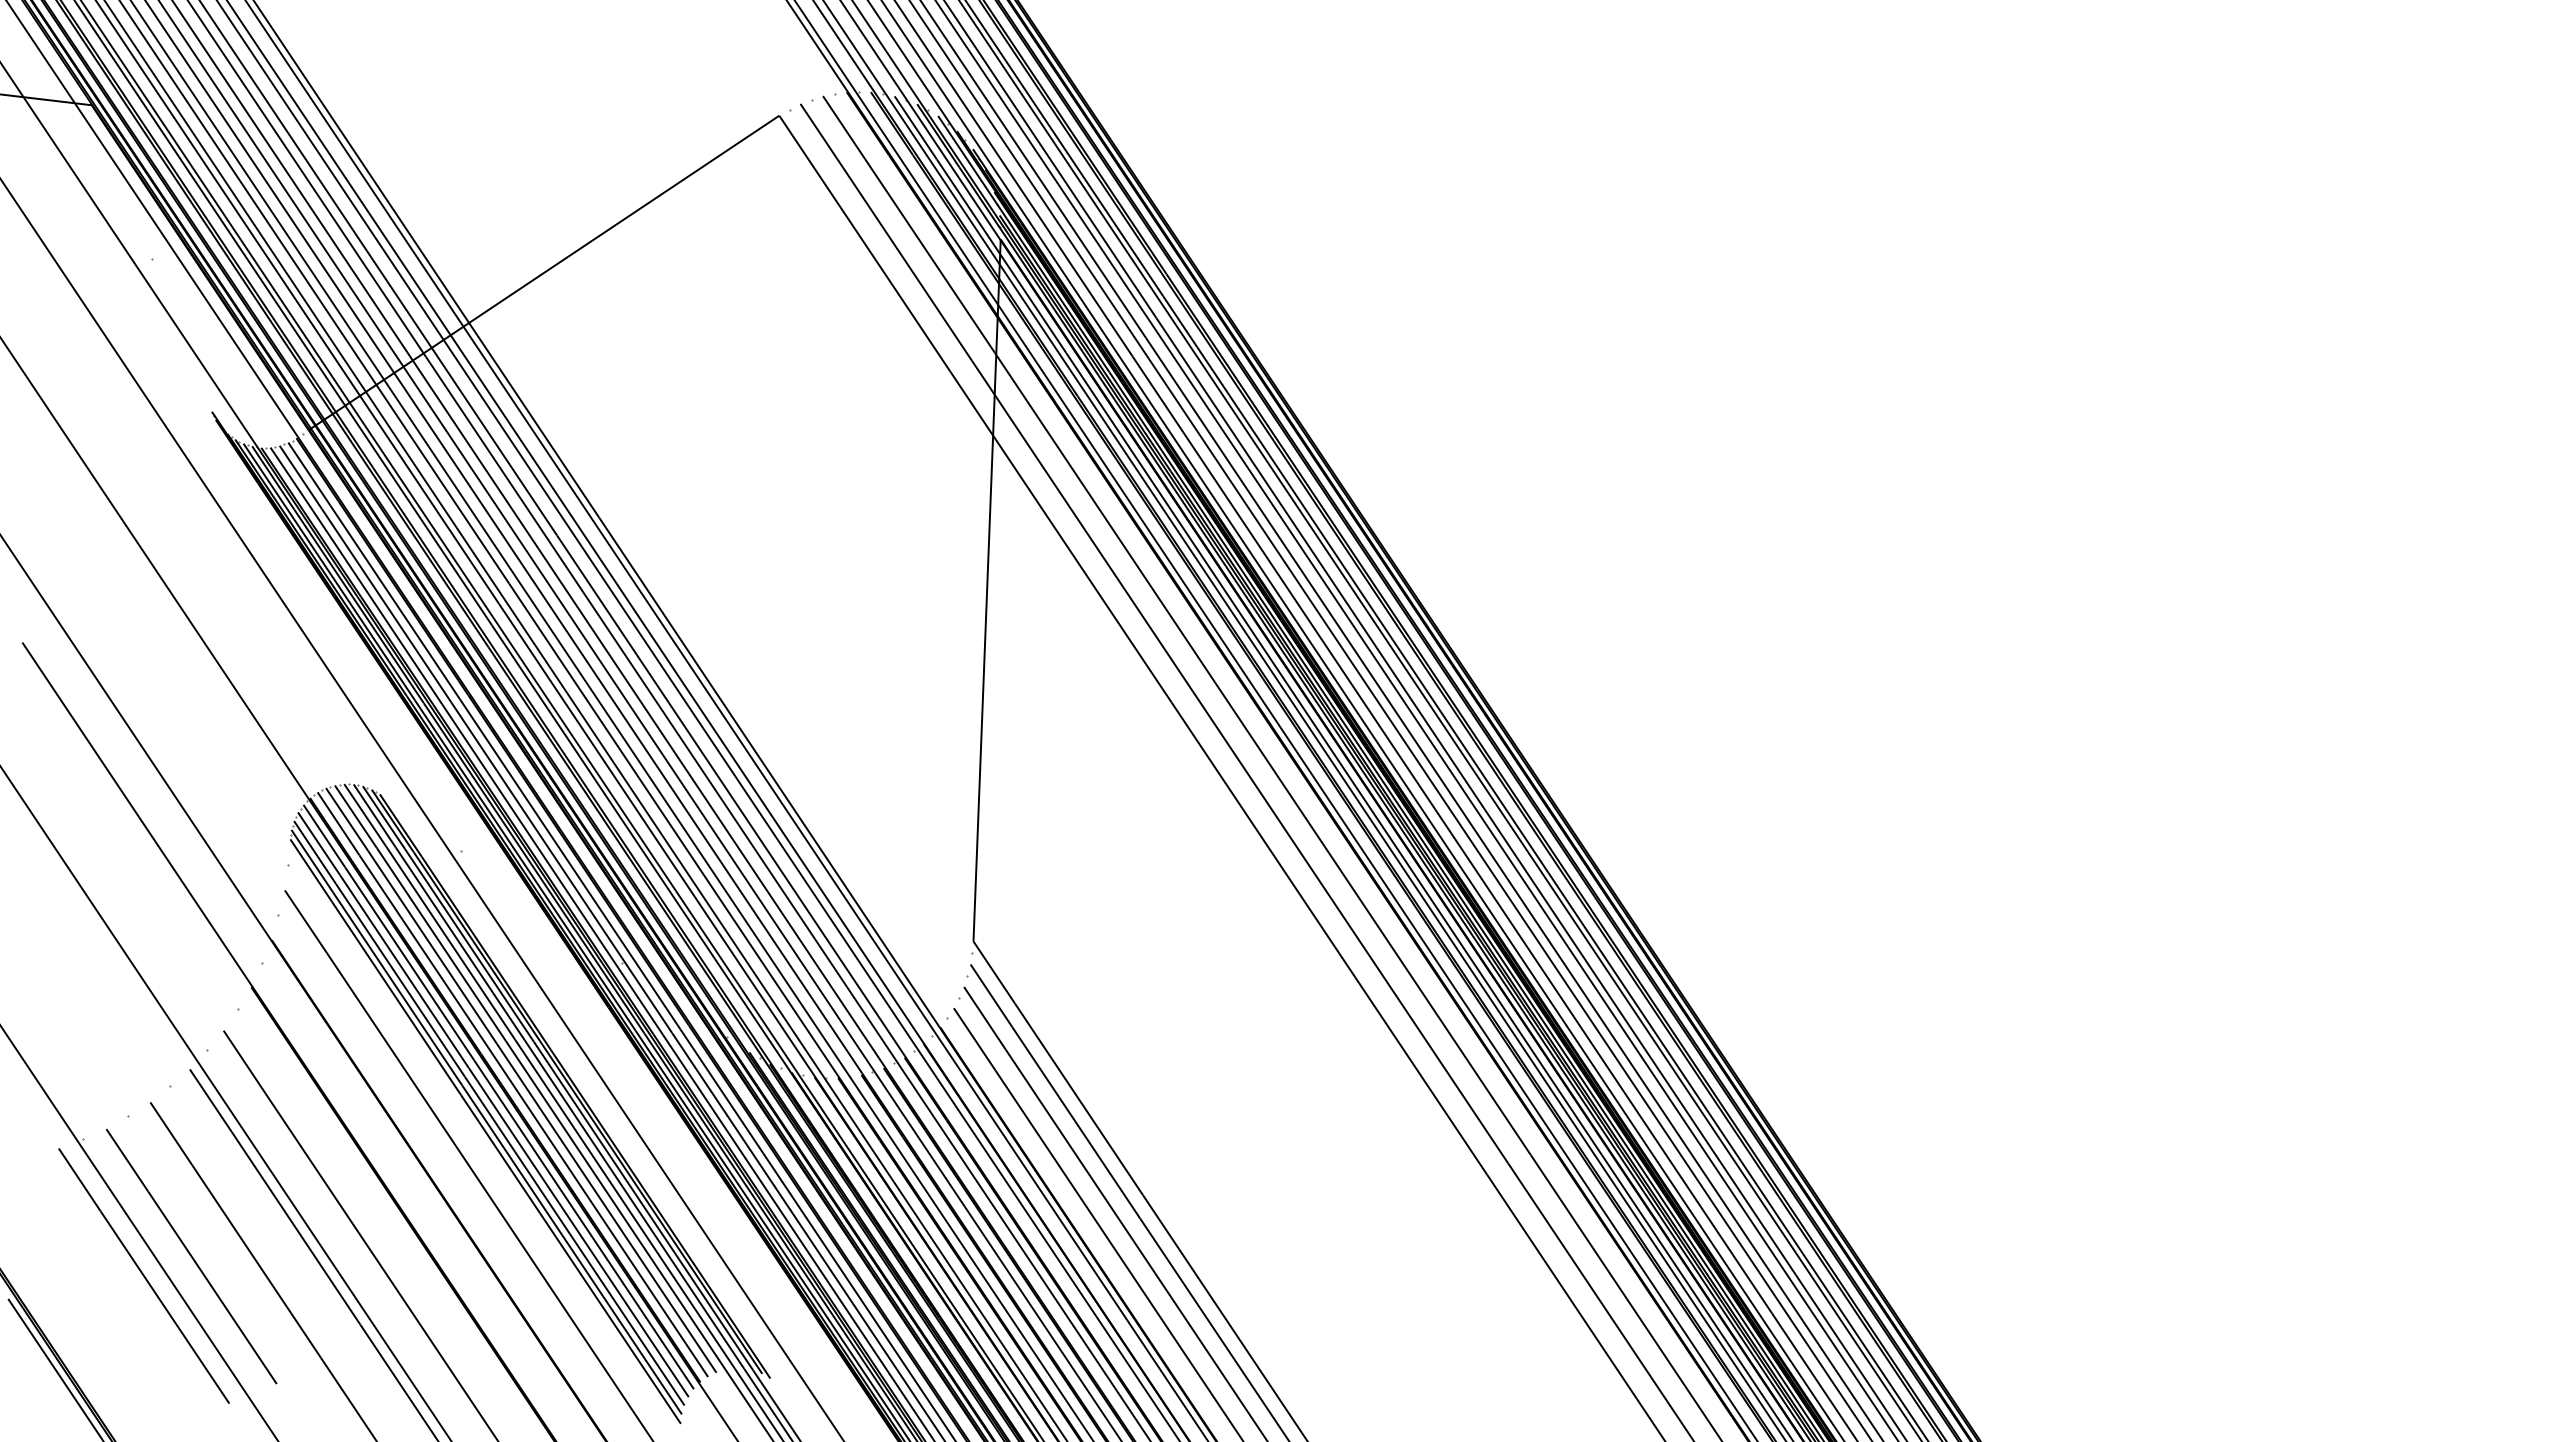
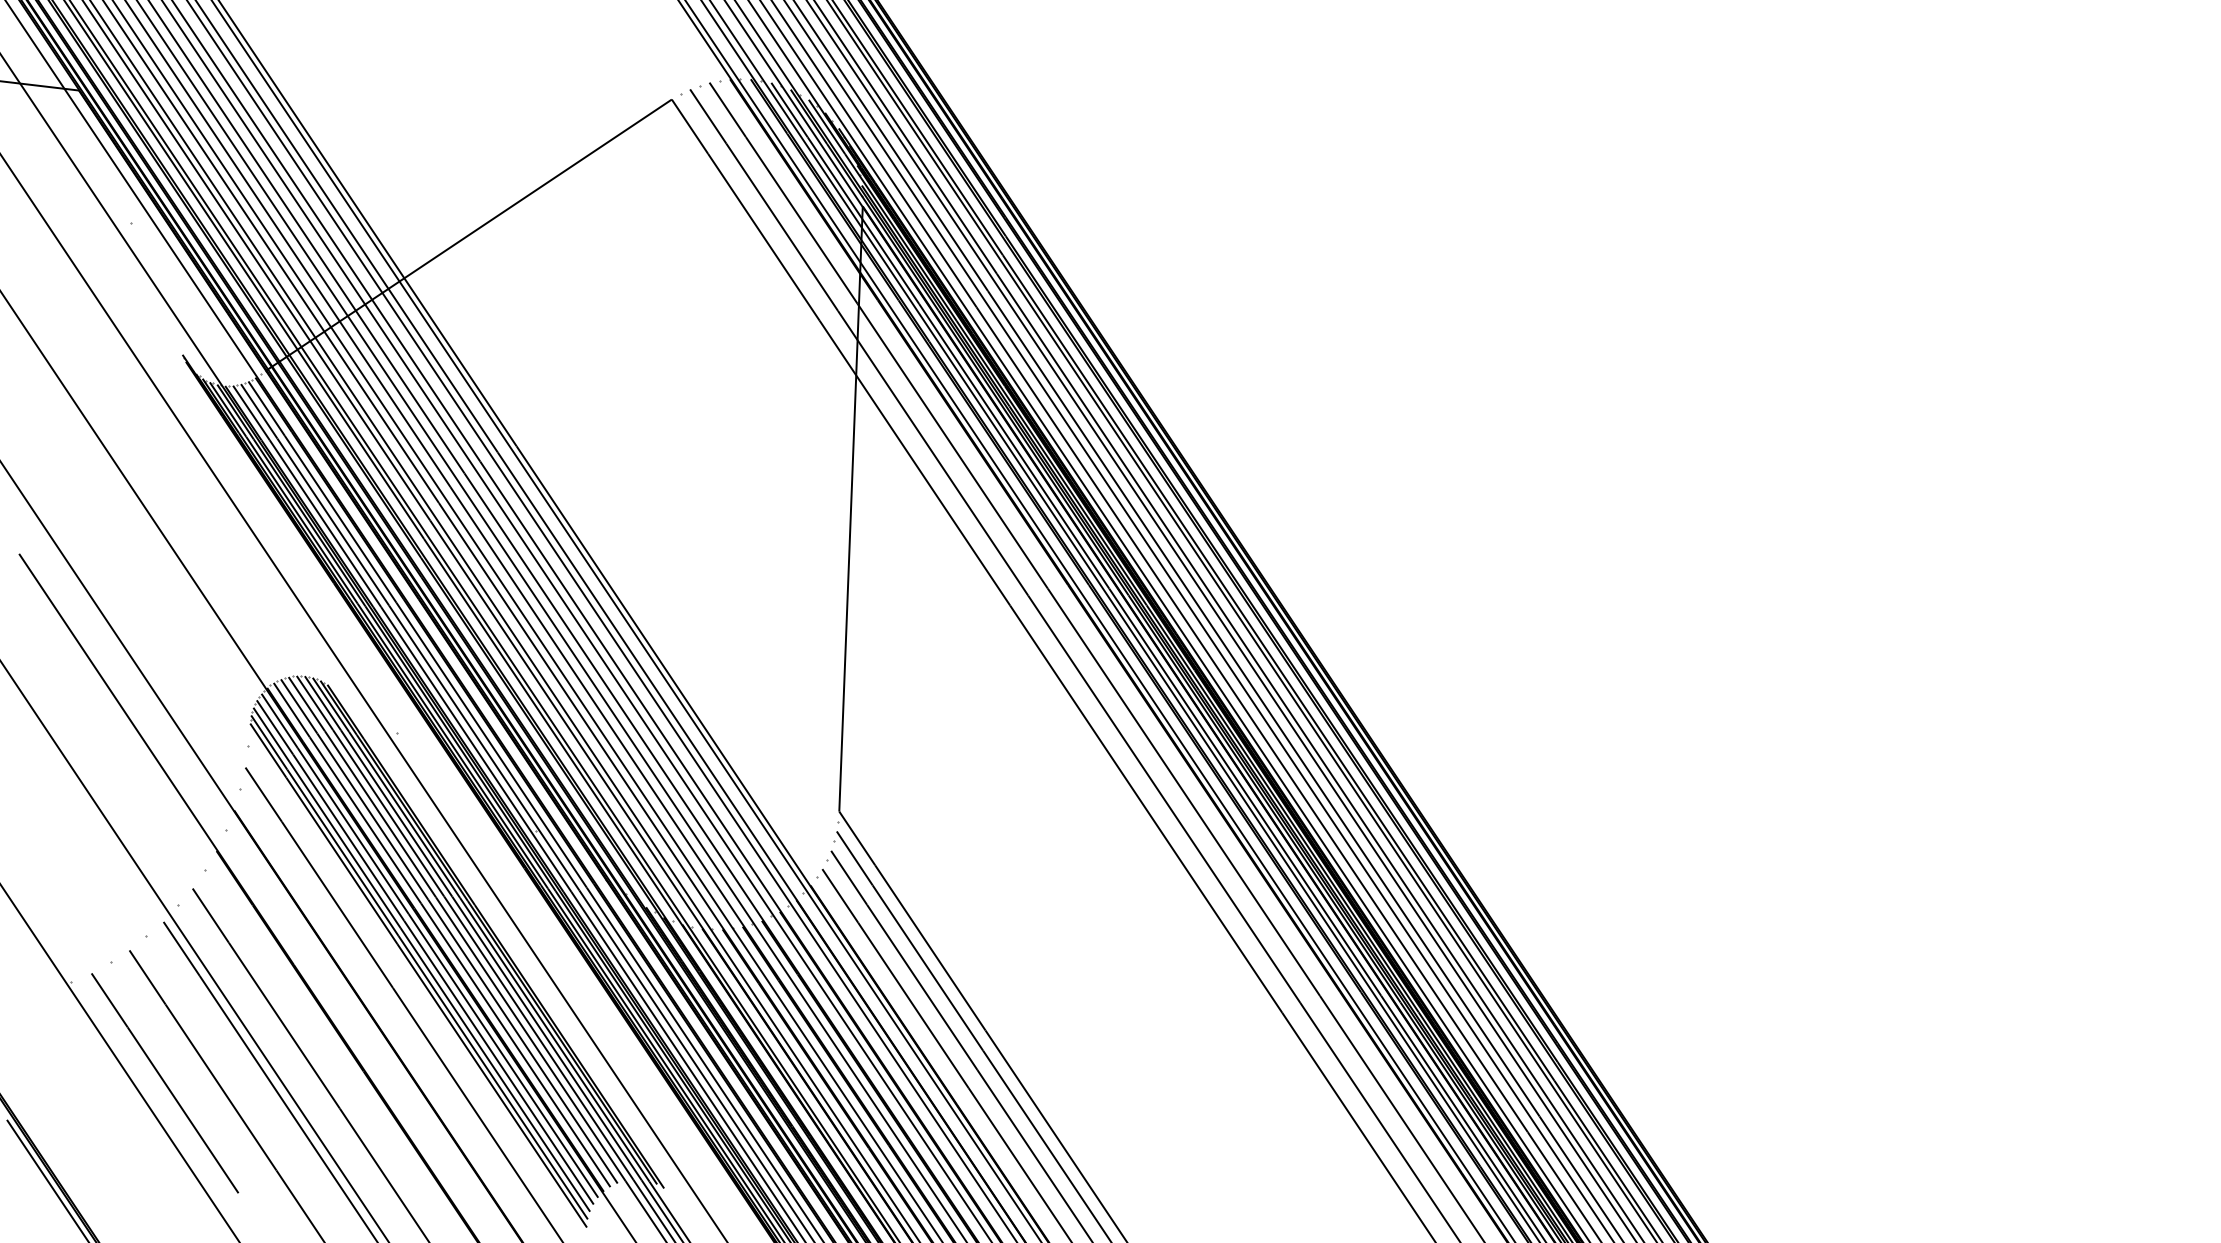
line: (143, 1275) -> (123, 1099), removed

